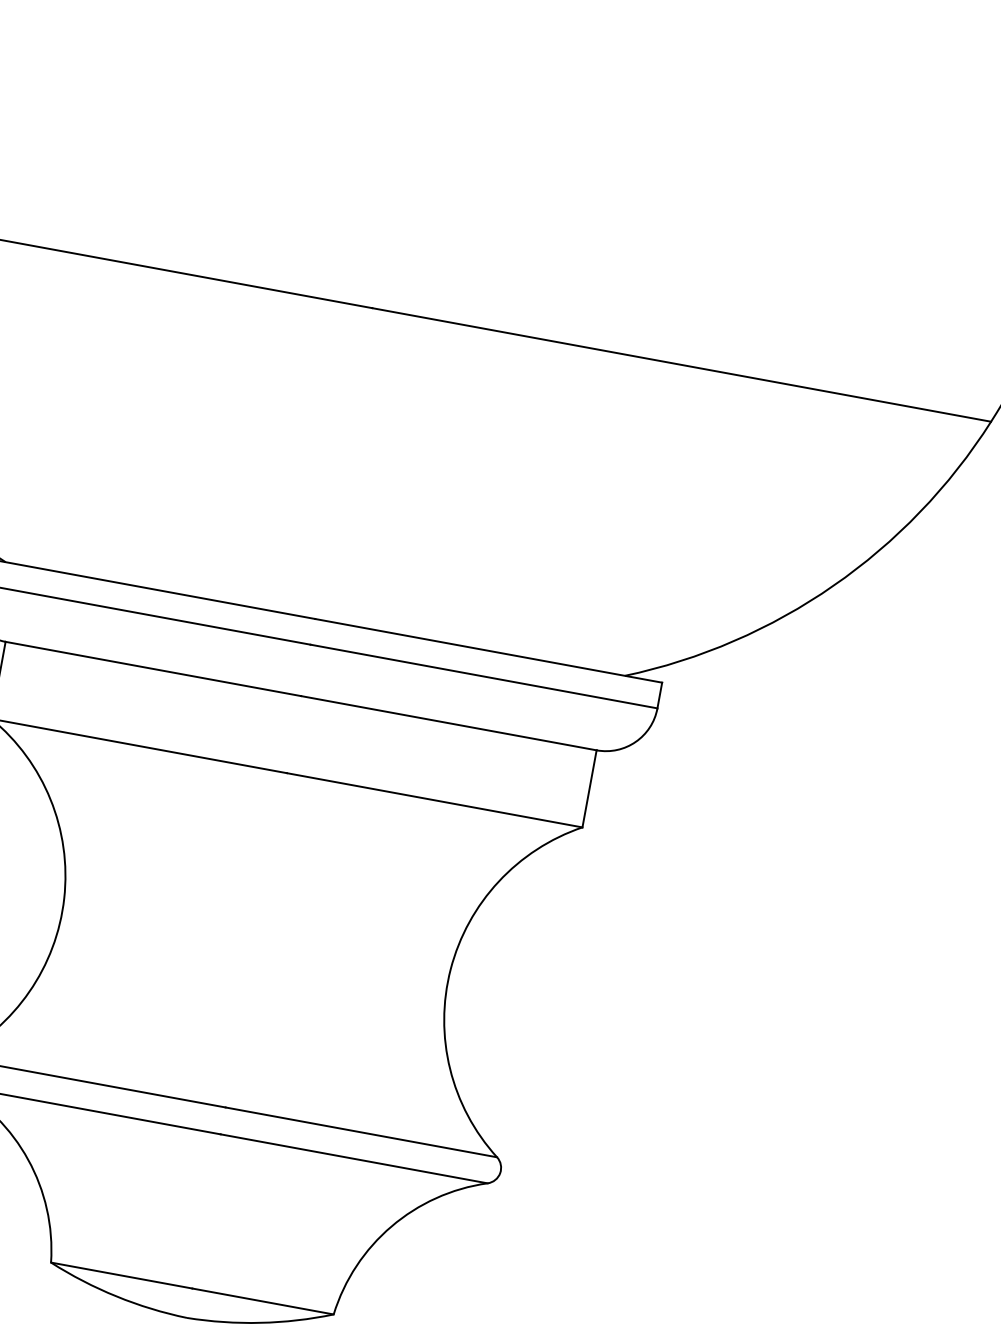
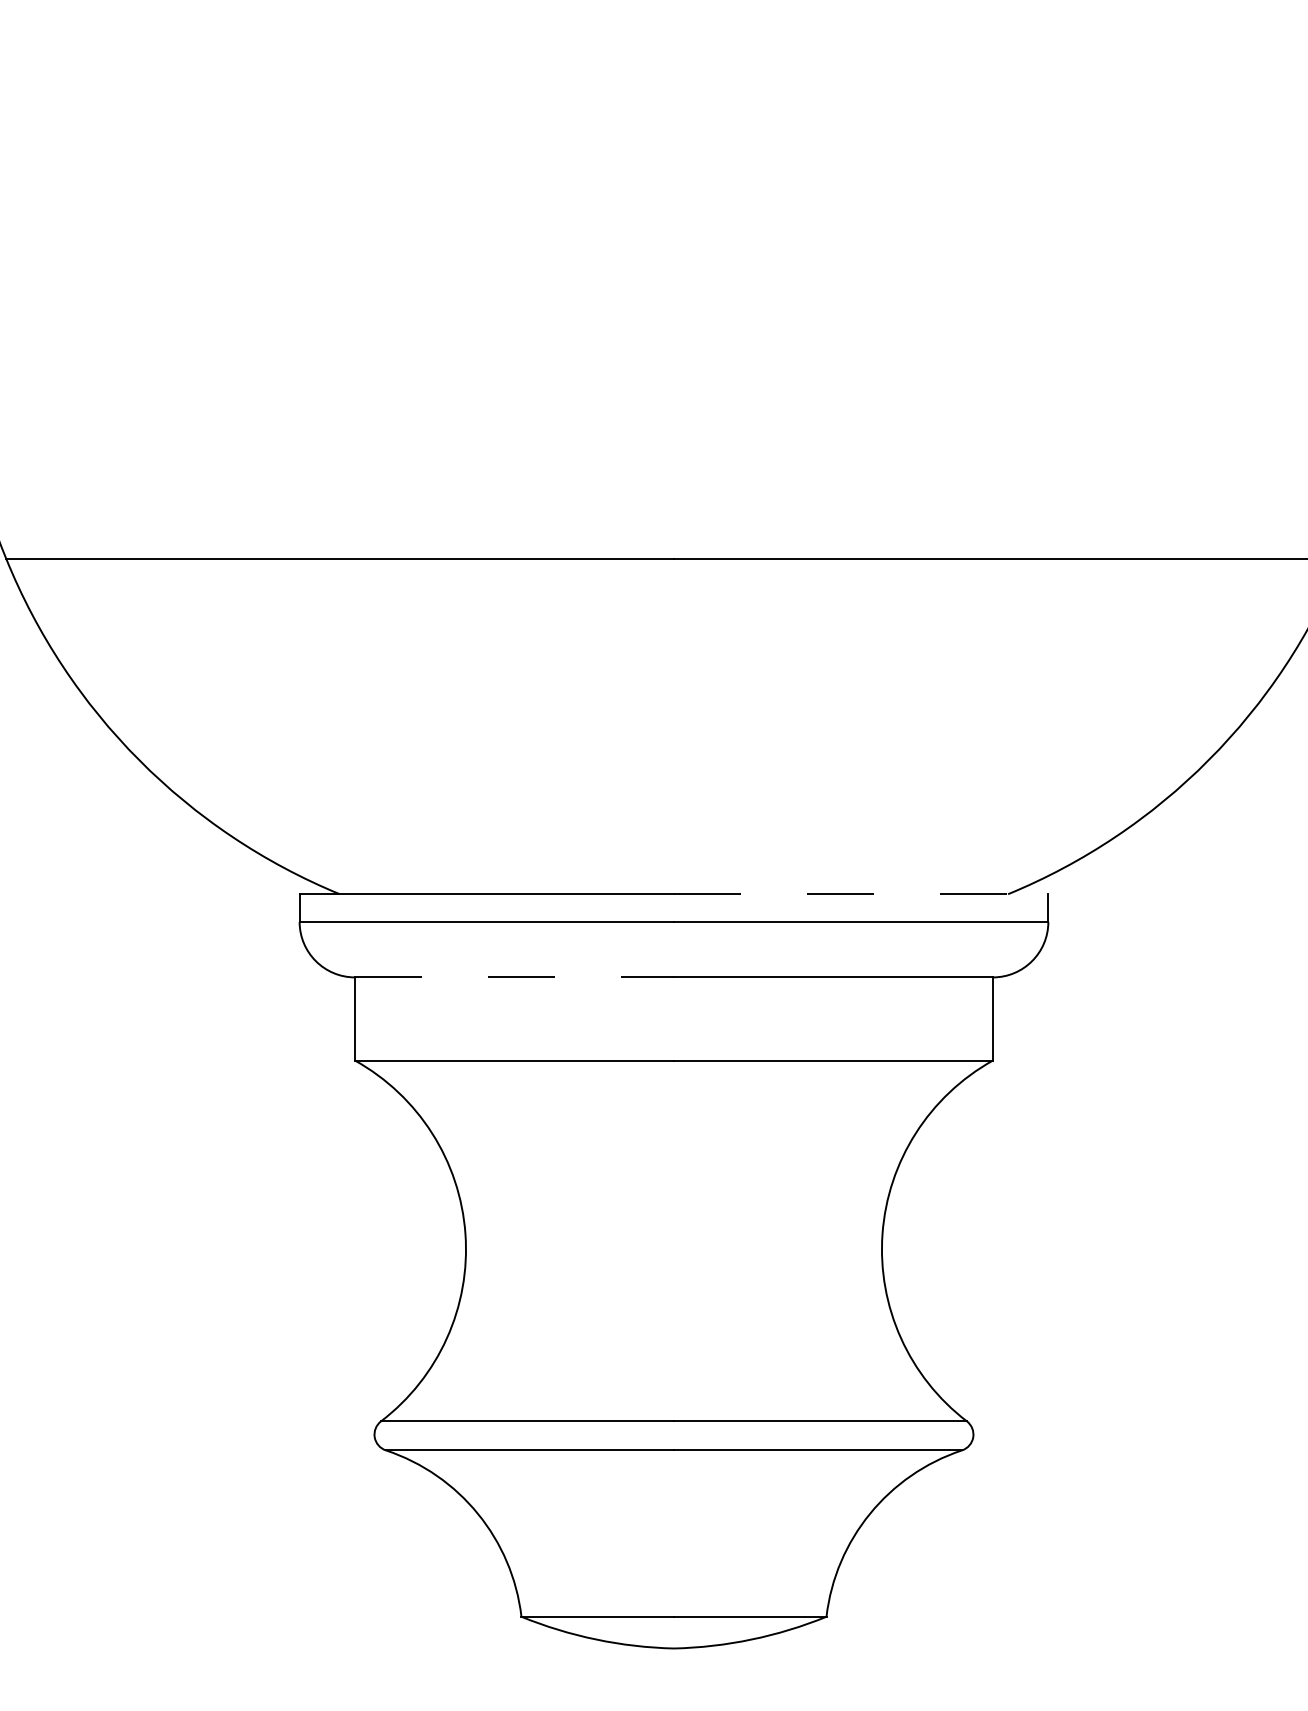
line: (488, 651) -> (861, 894), solid -> dashed
line: (154, 669) -> (515, 977), solid -> dashed

